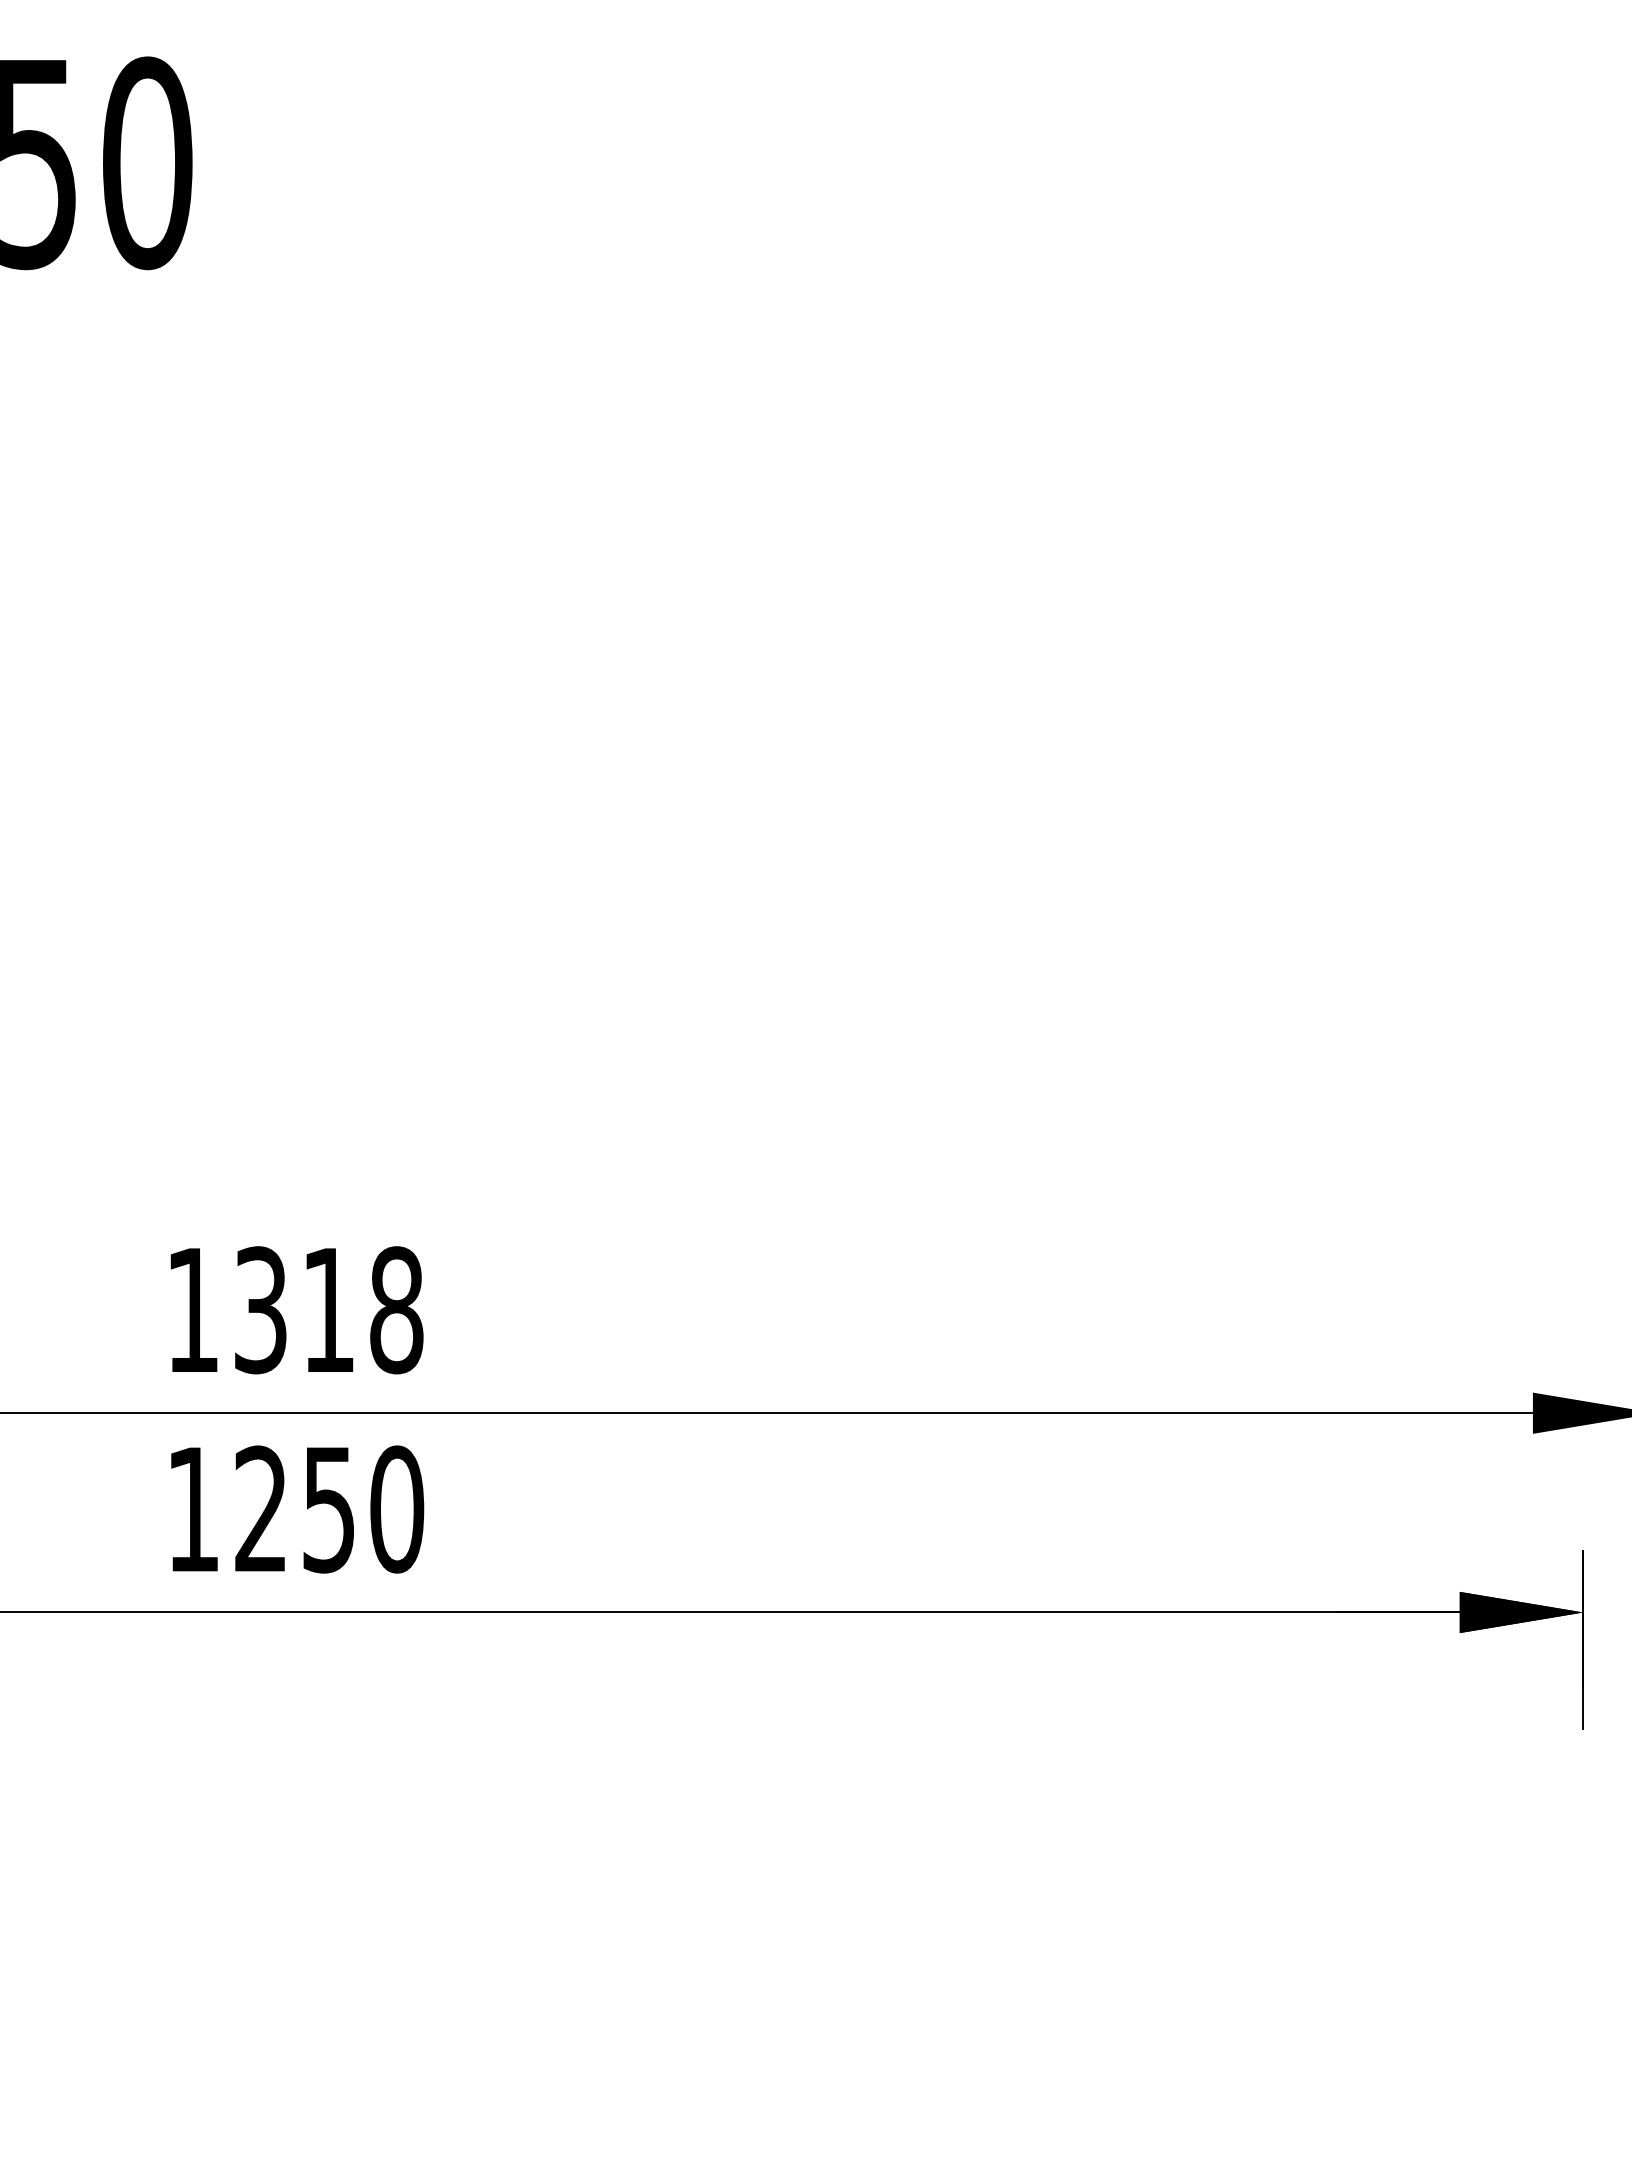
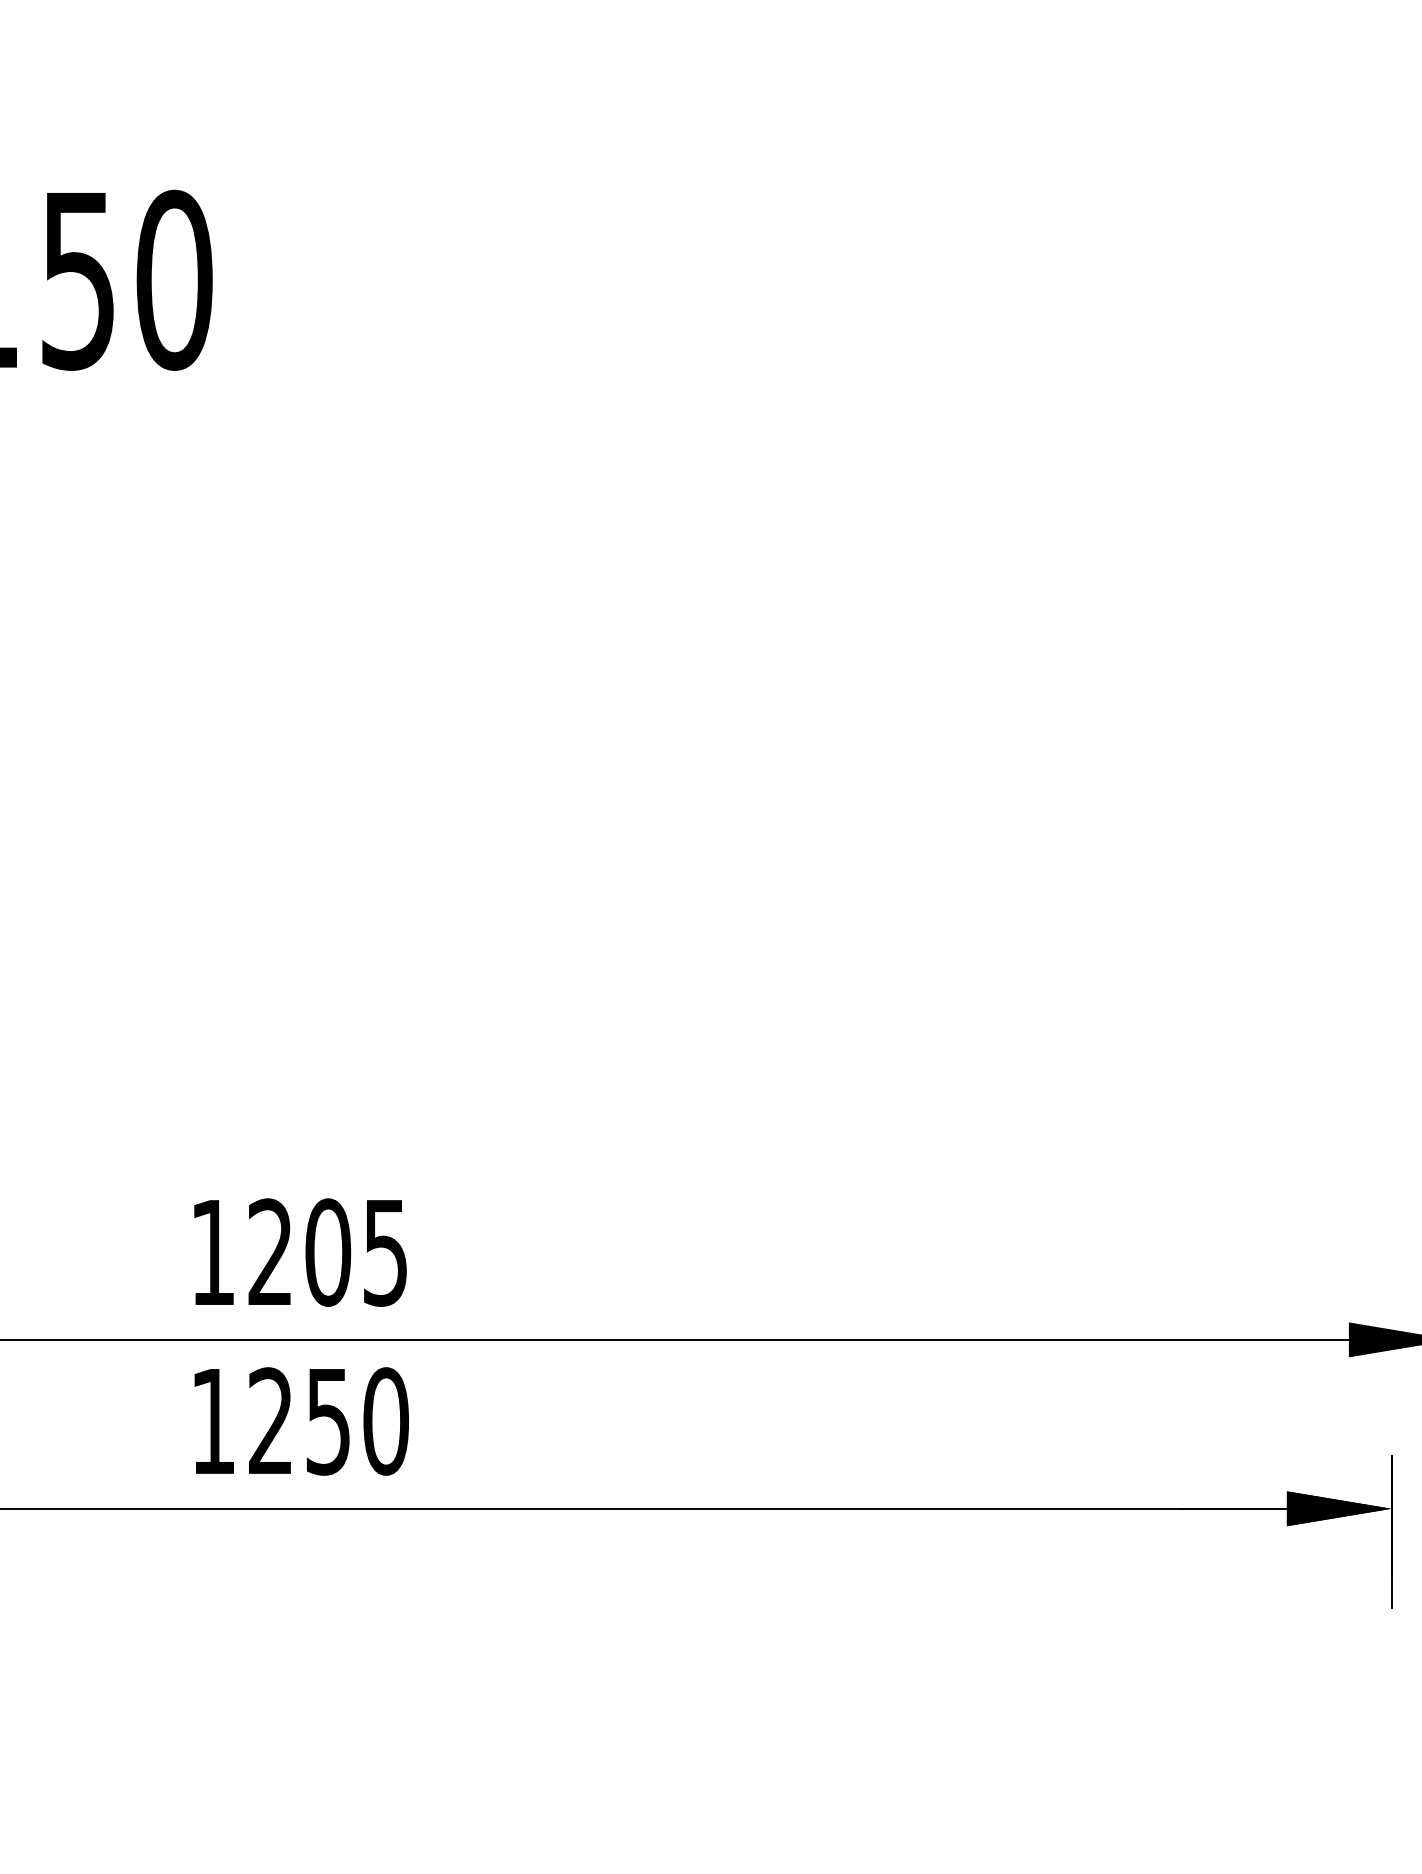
text: (329, 1310) -> (328, 1252), 1318 -> 1205

